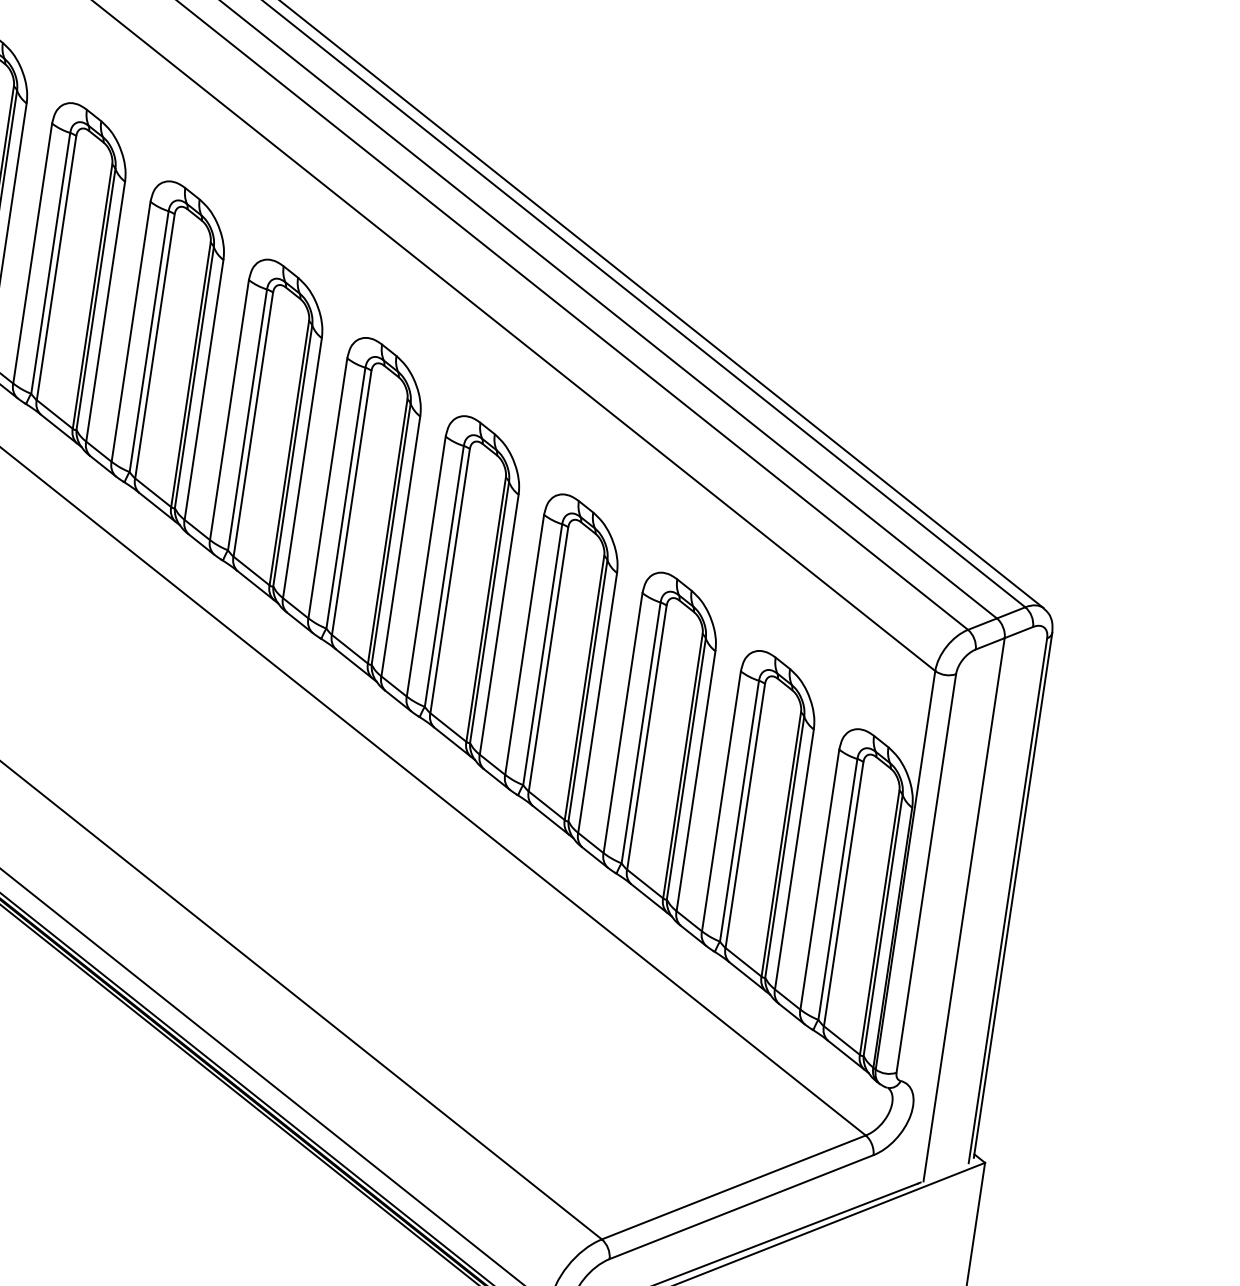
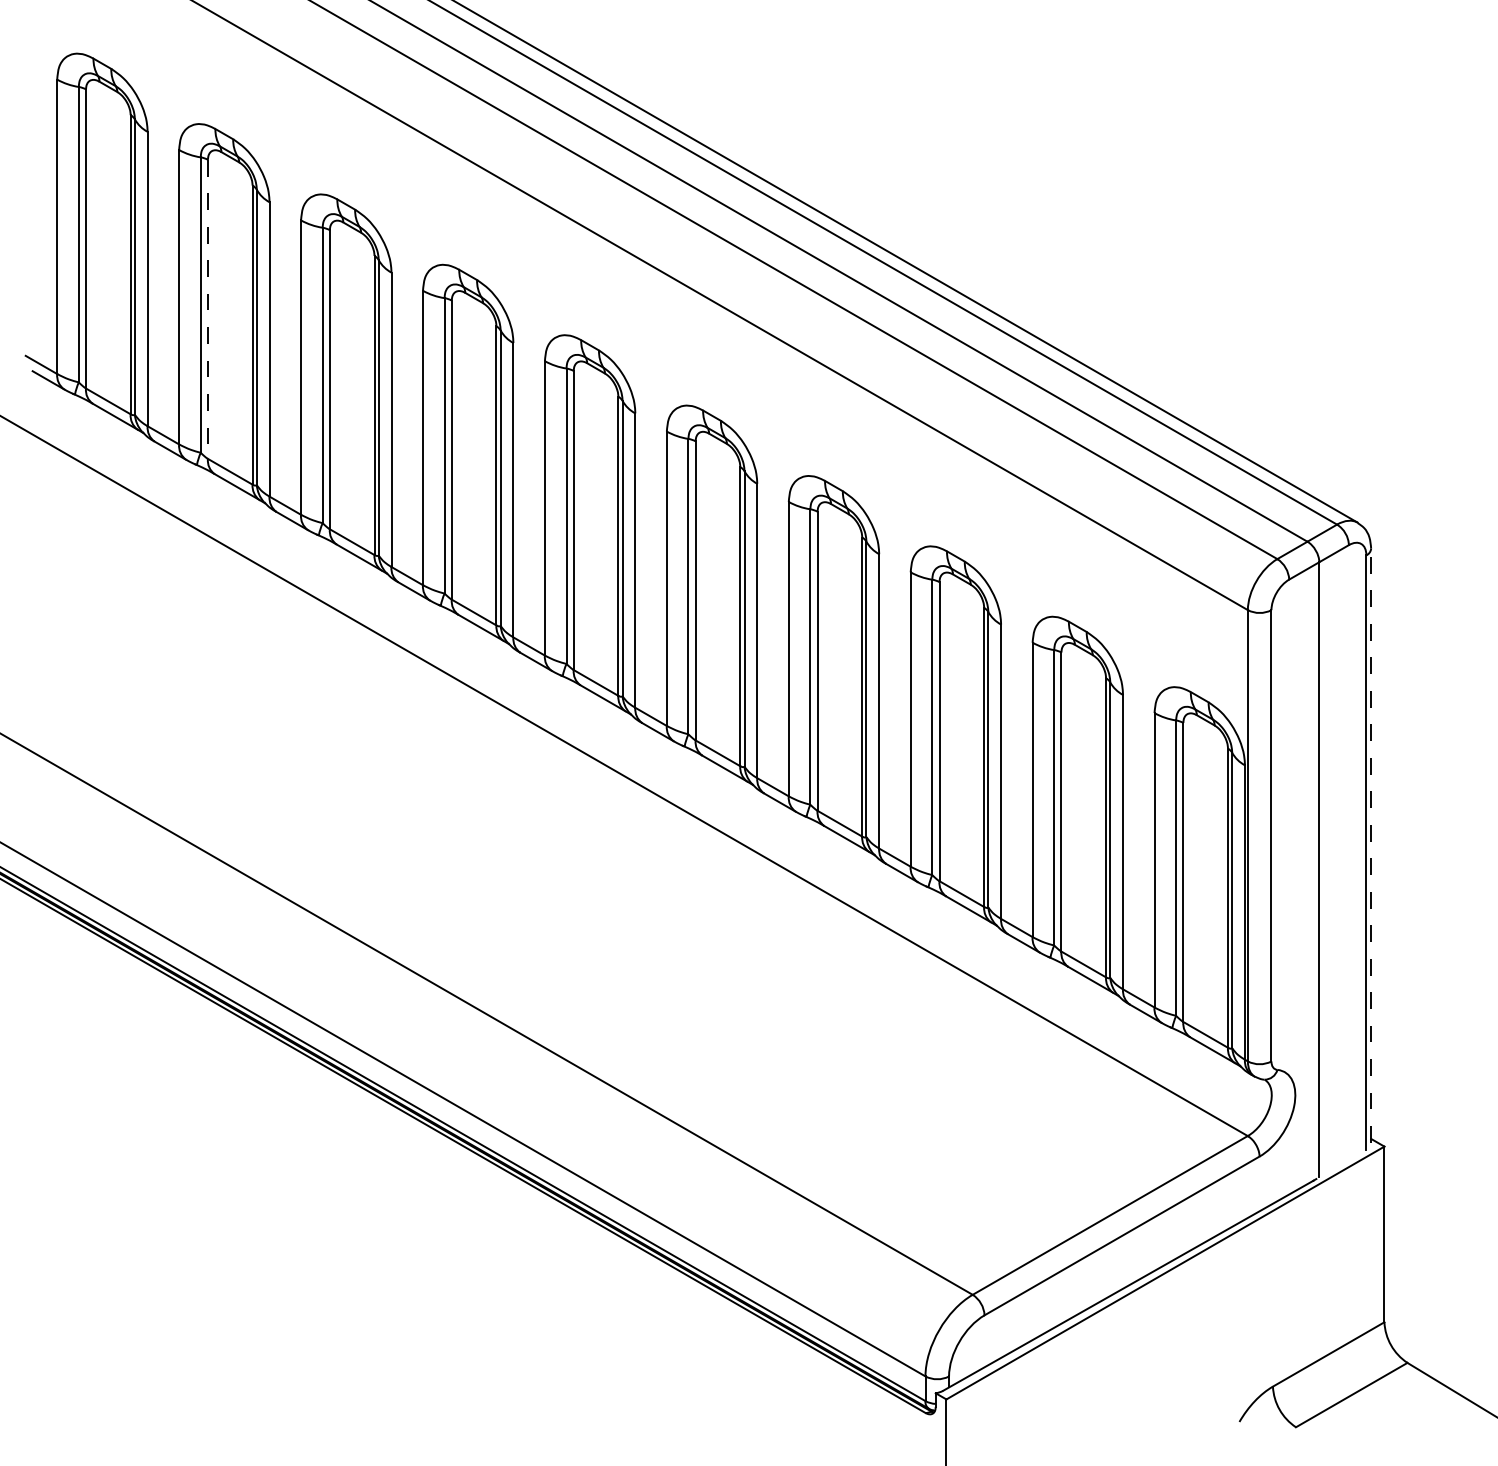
line: (56, 268) -> (207, 309), solid -> dashed
line: (1013, 895) -> (1371, 845), solid -> dashed

